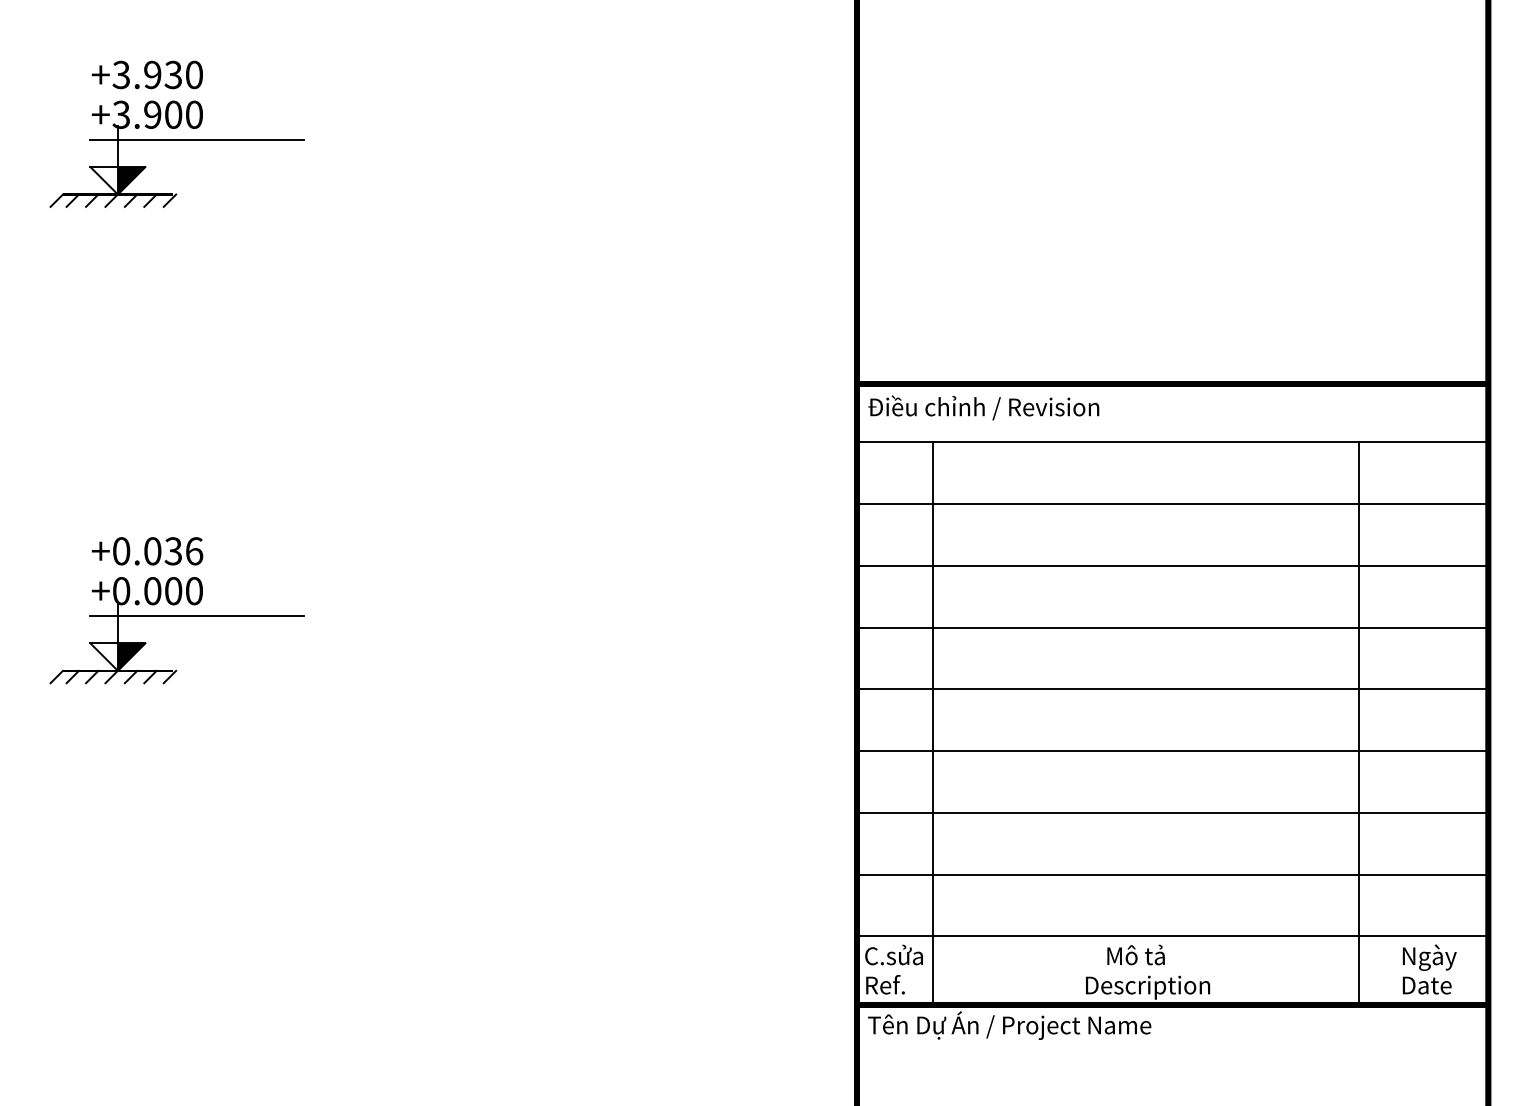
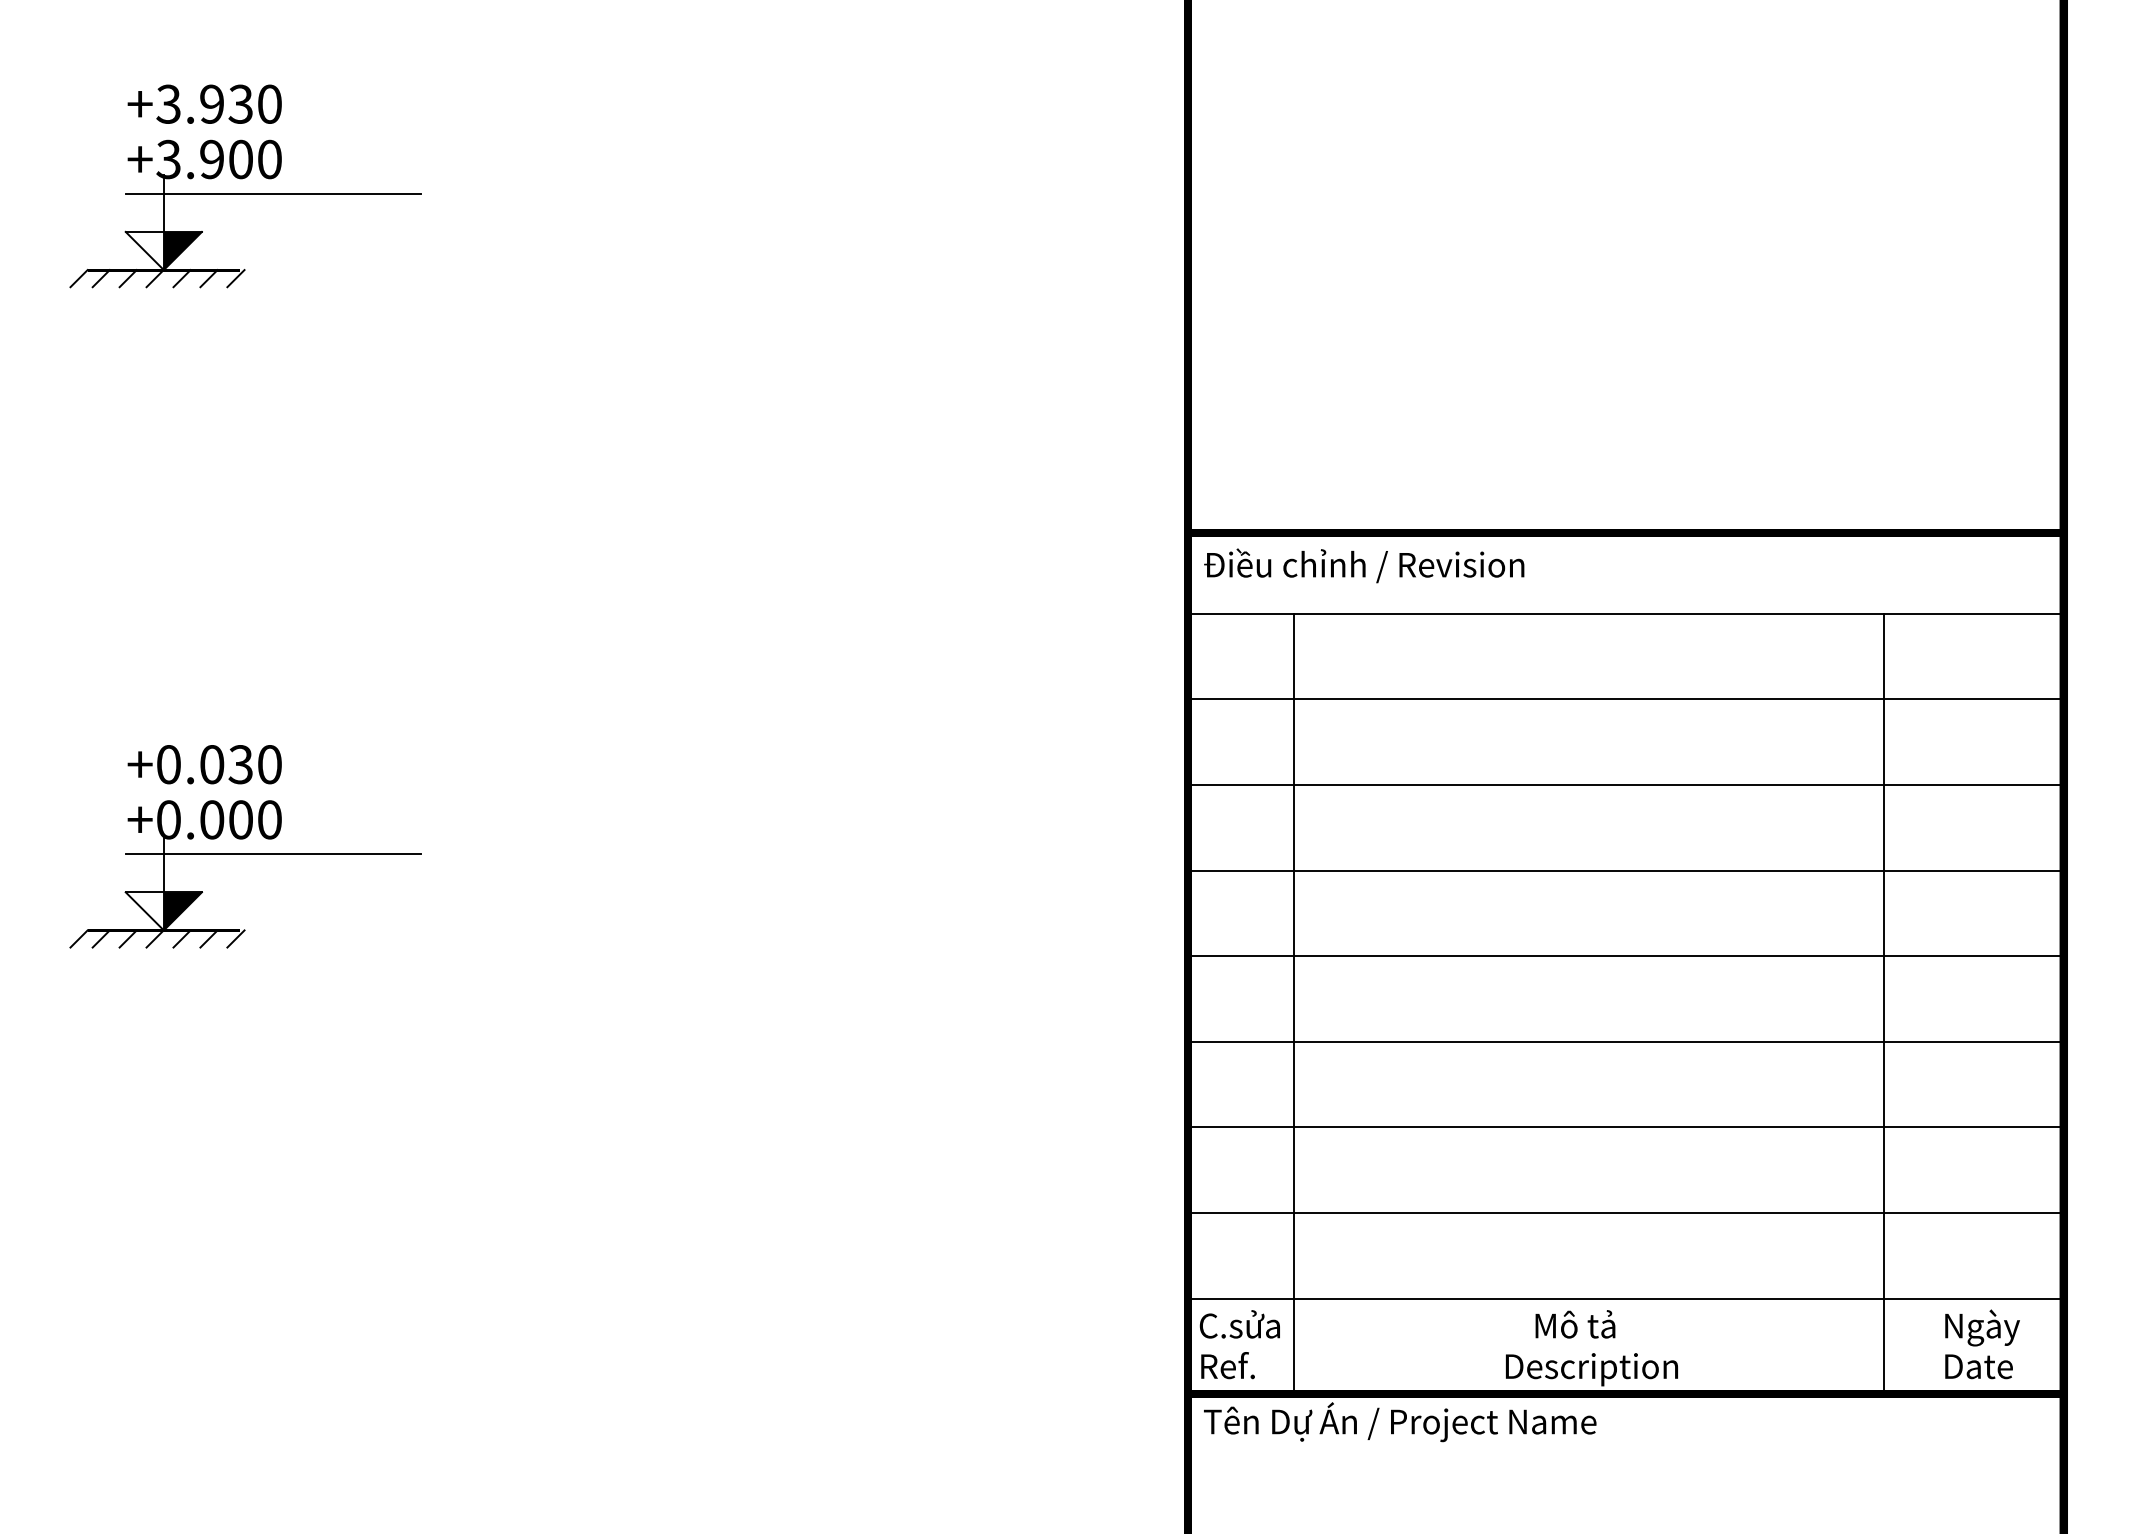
text: (194, 551) -> (270, 764), +0.036 -> +0.030

